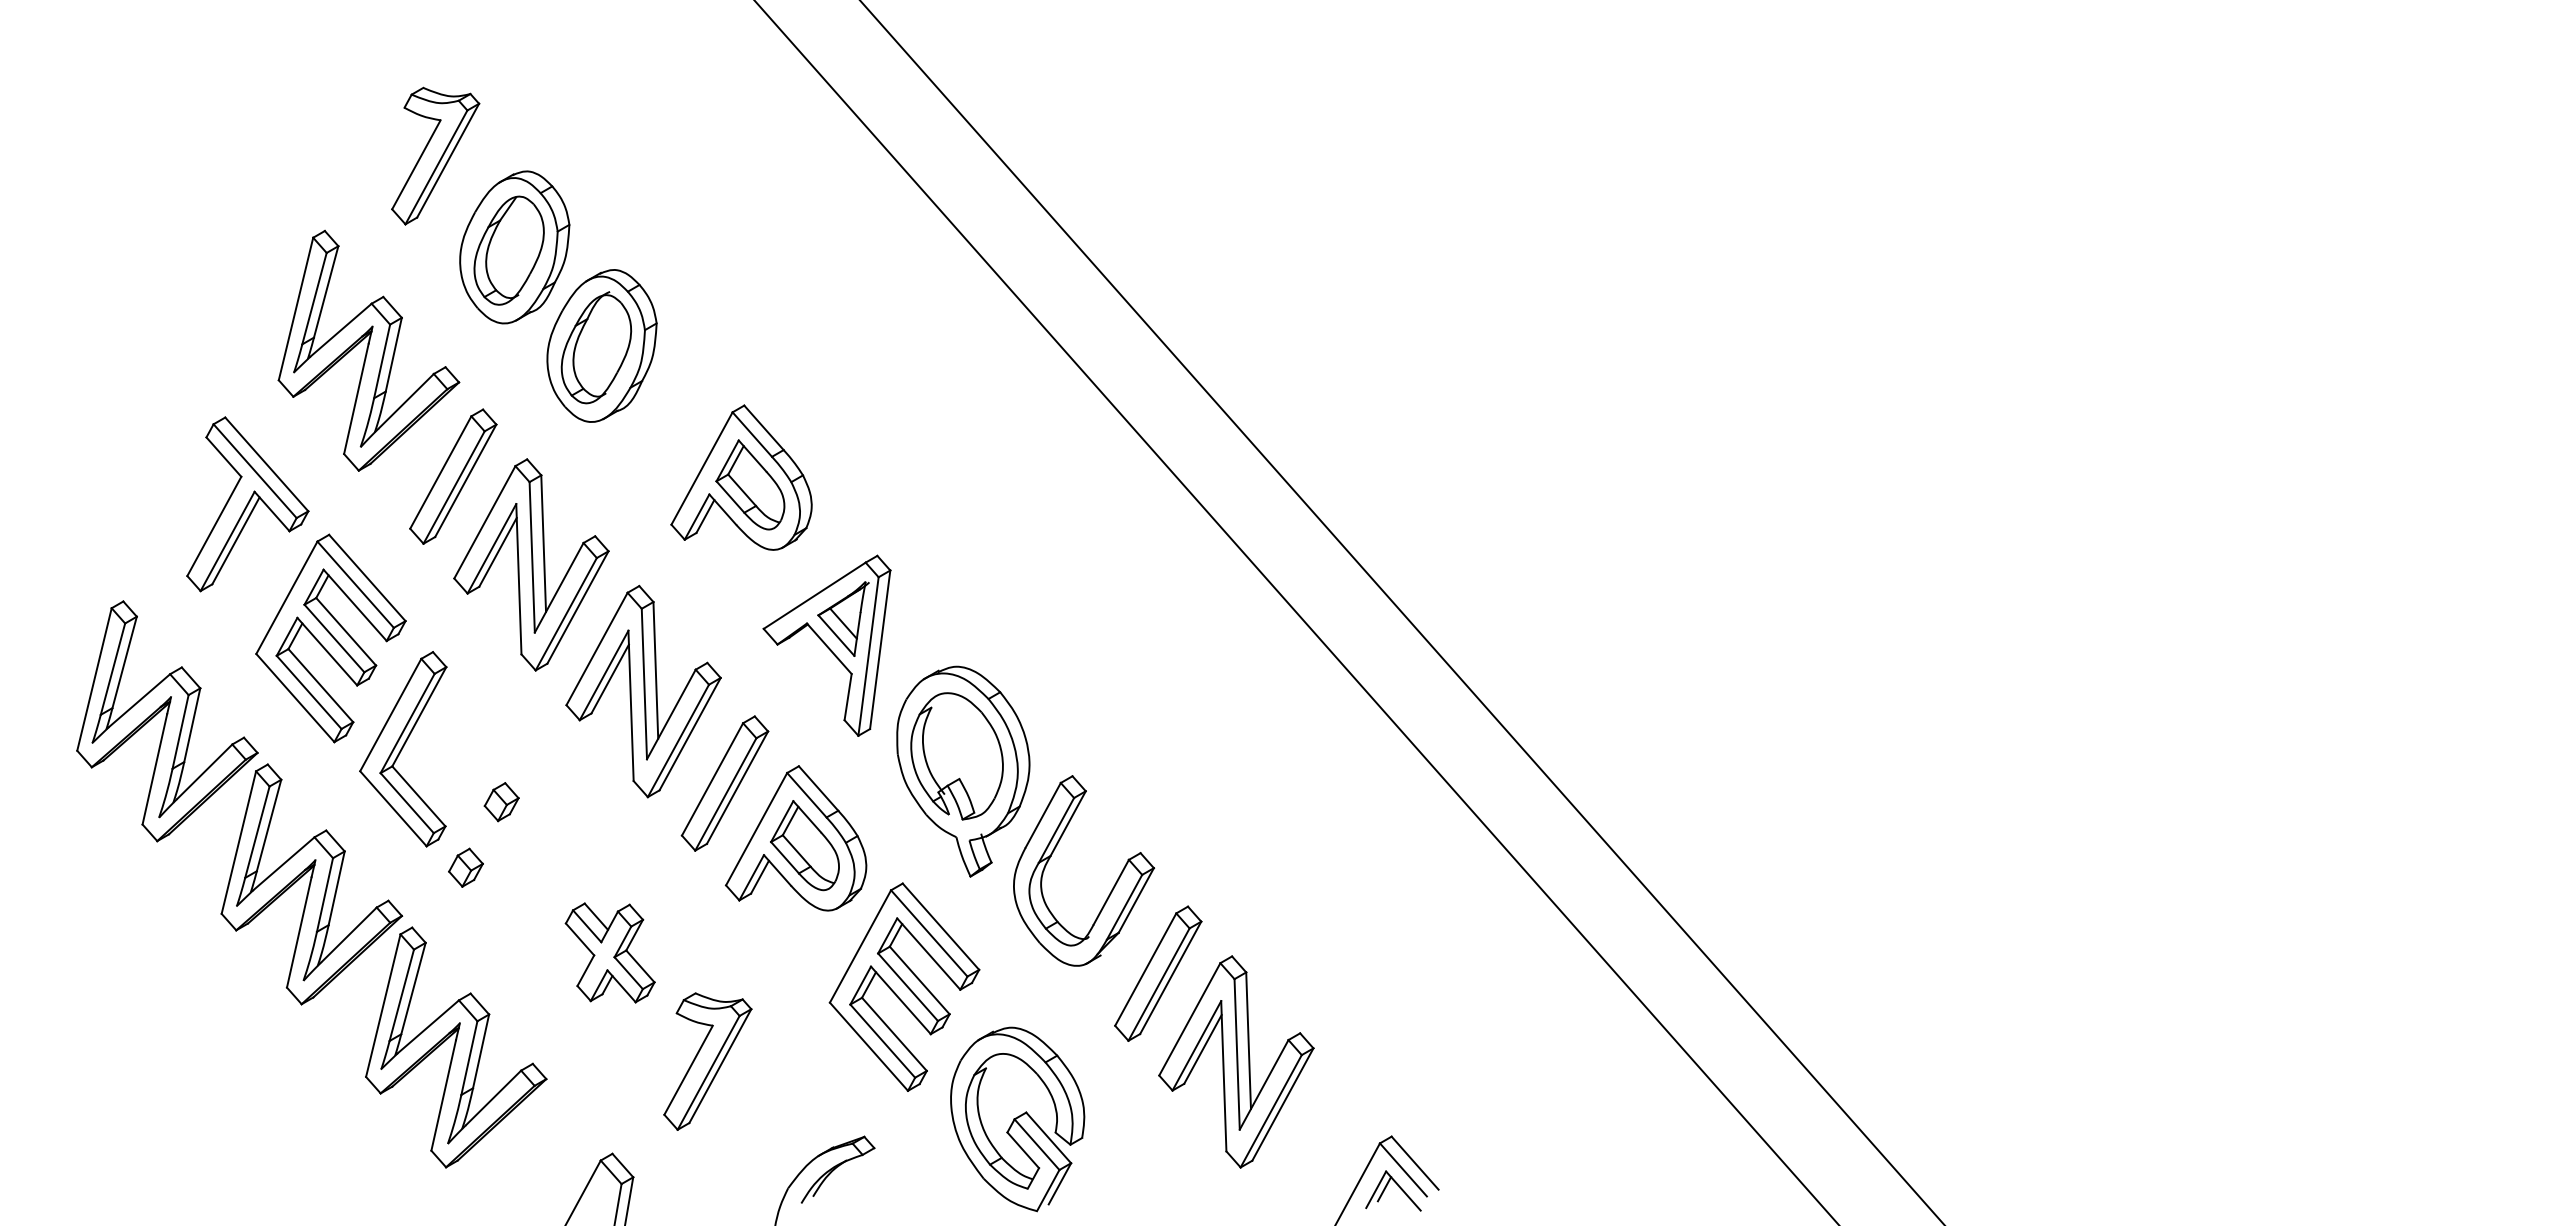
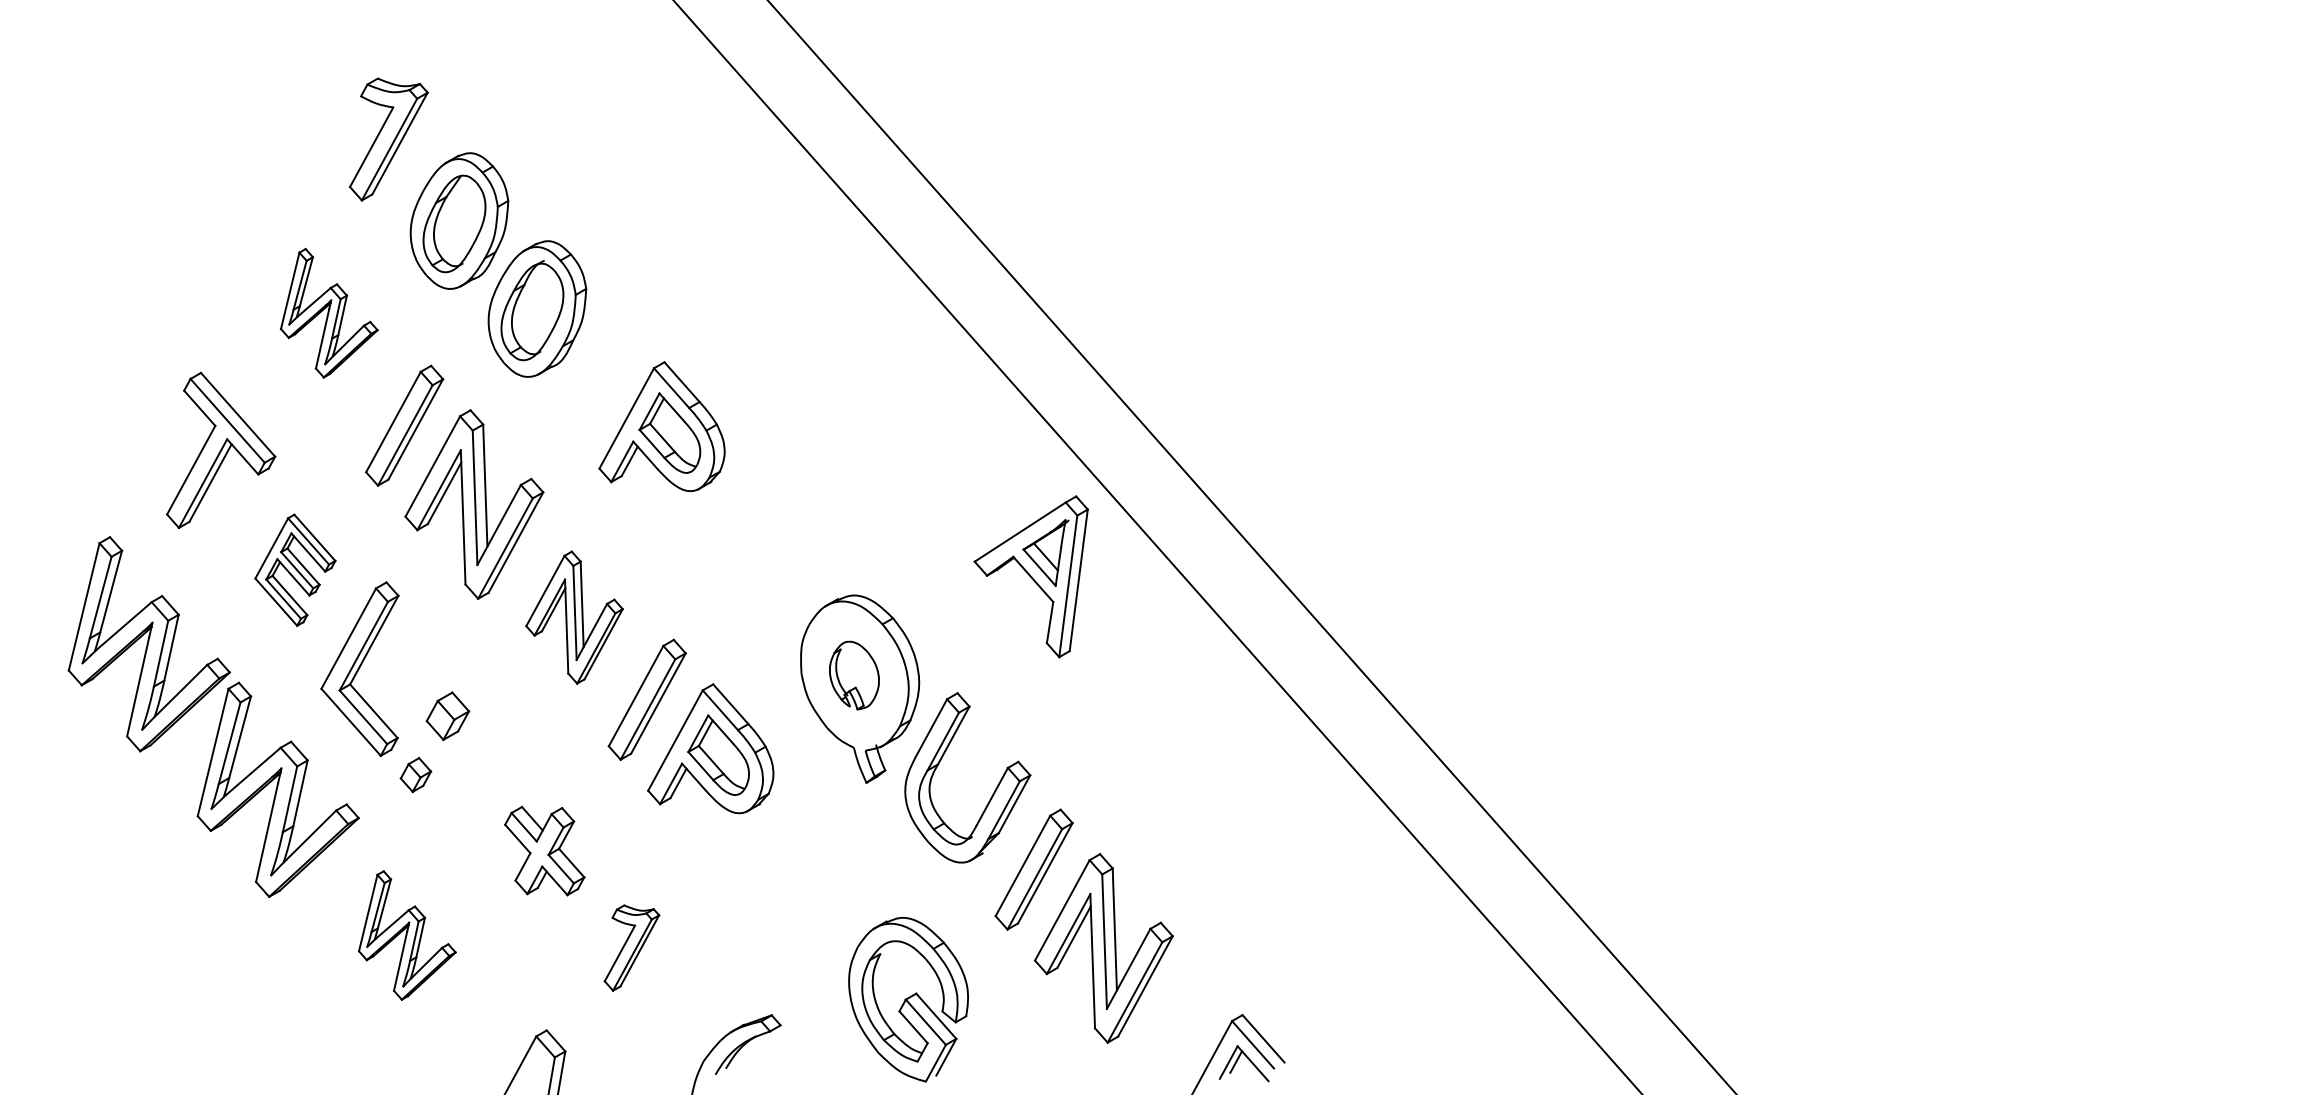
part: (368, 350) -> (328, 313), size x0.6
part: (330, 638) -> (294, 570), size x0.6
part: (826, 645) -> (1030, 576), moved
part: (643, 691) -> (574, 617), size x0.7
part: (956, 756) -> (853, 675), size x0.6
part: (501, 802) -> (447, 716), size x1.4
part: (904, 986) -> (807, 881), removed
part: (456, 1047) -> (407, 935), size x0.6
part: (707, 1061) -> (631, 948), size x0.7

